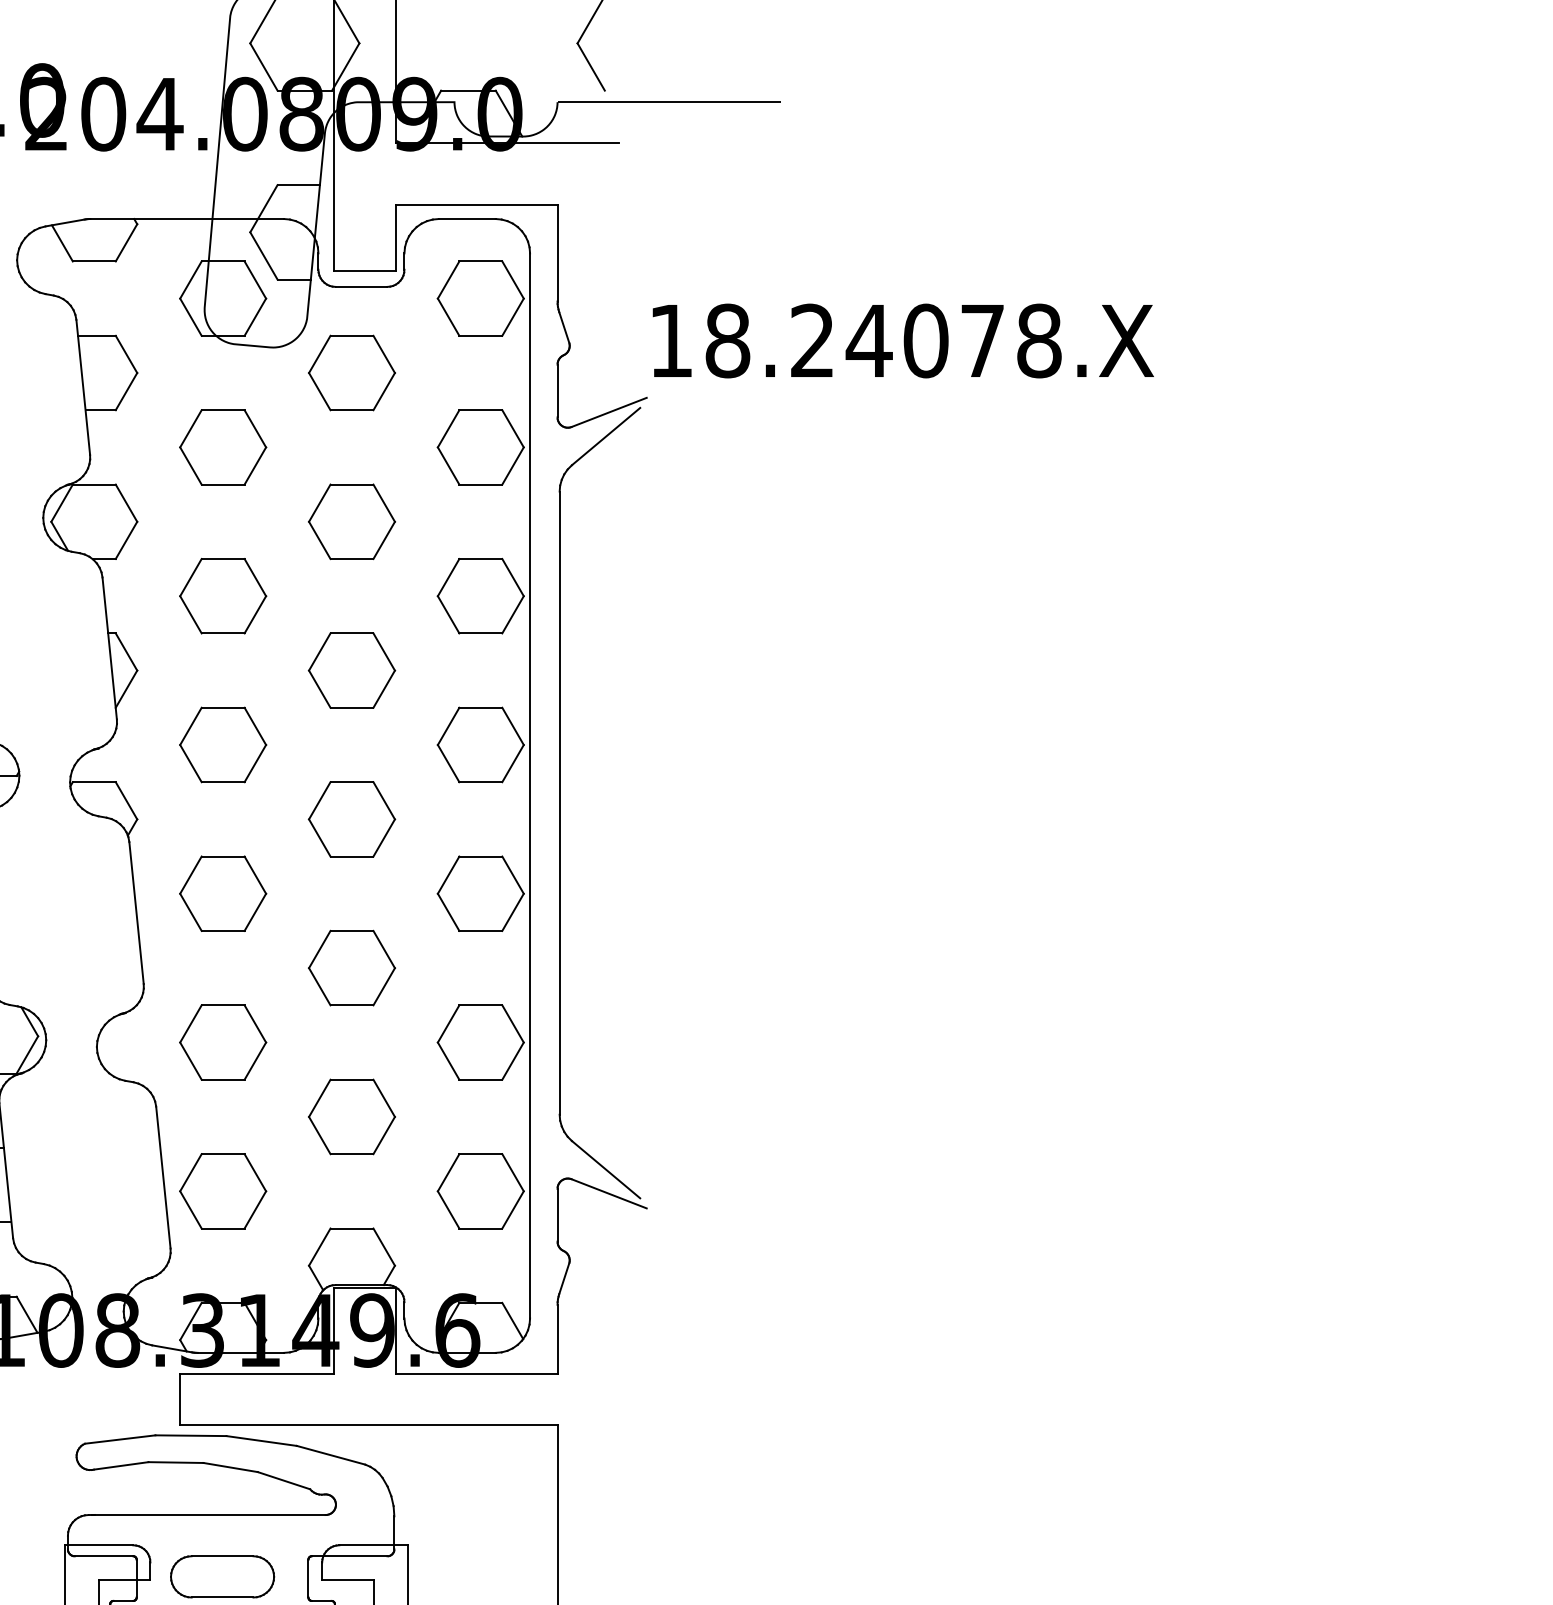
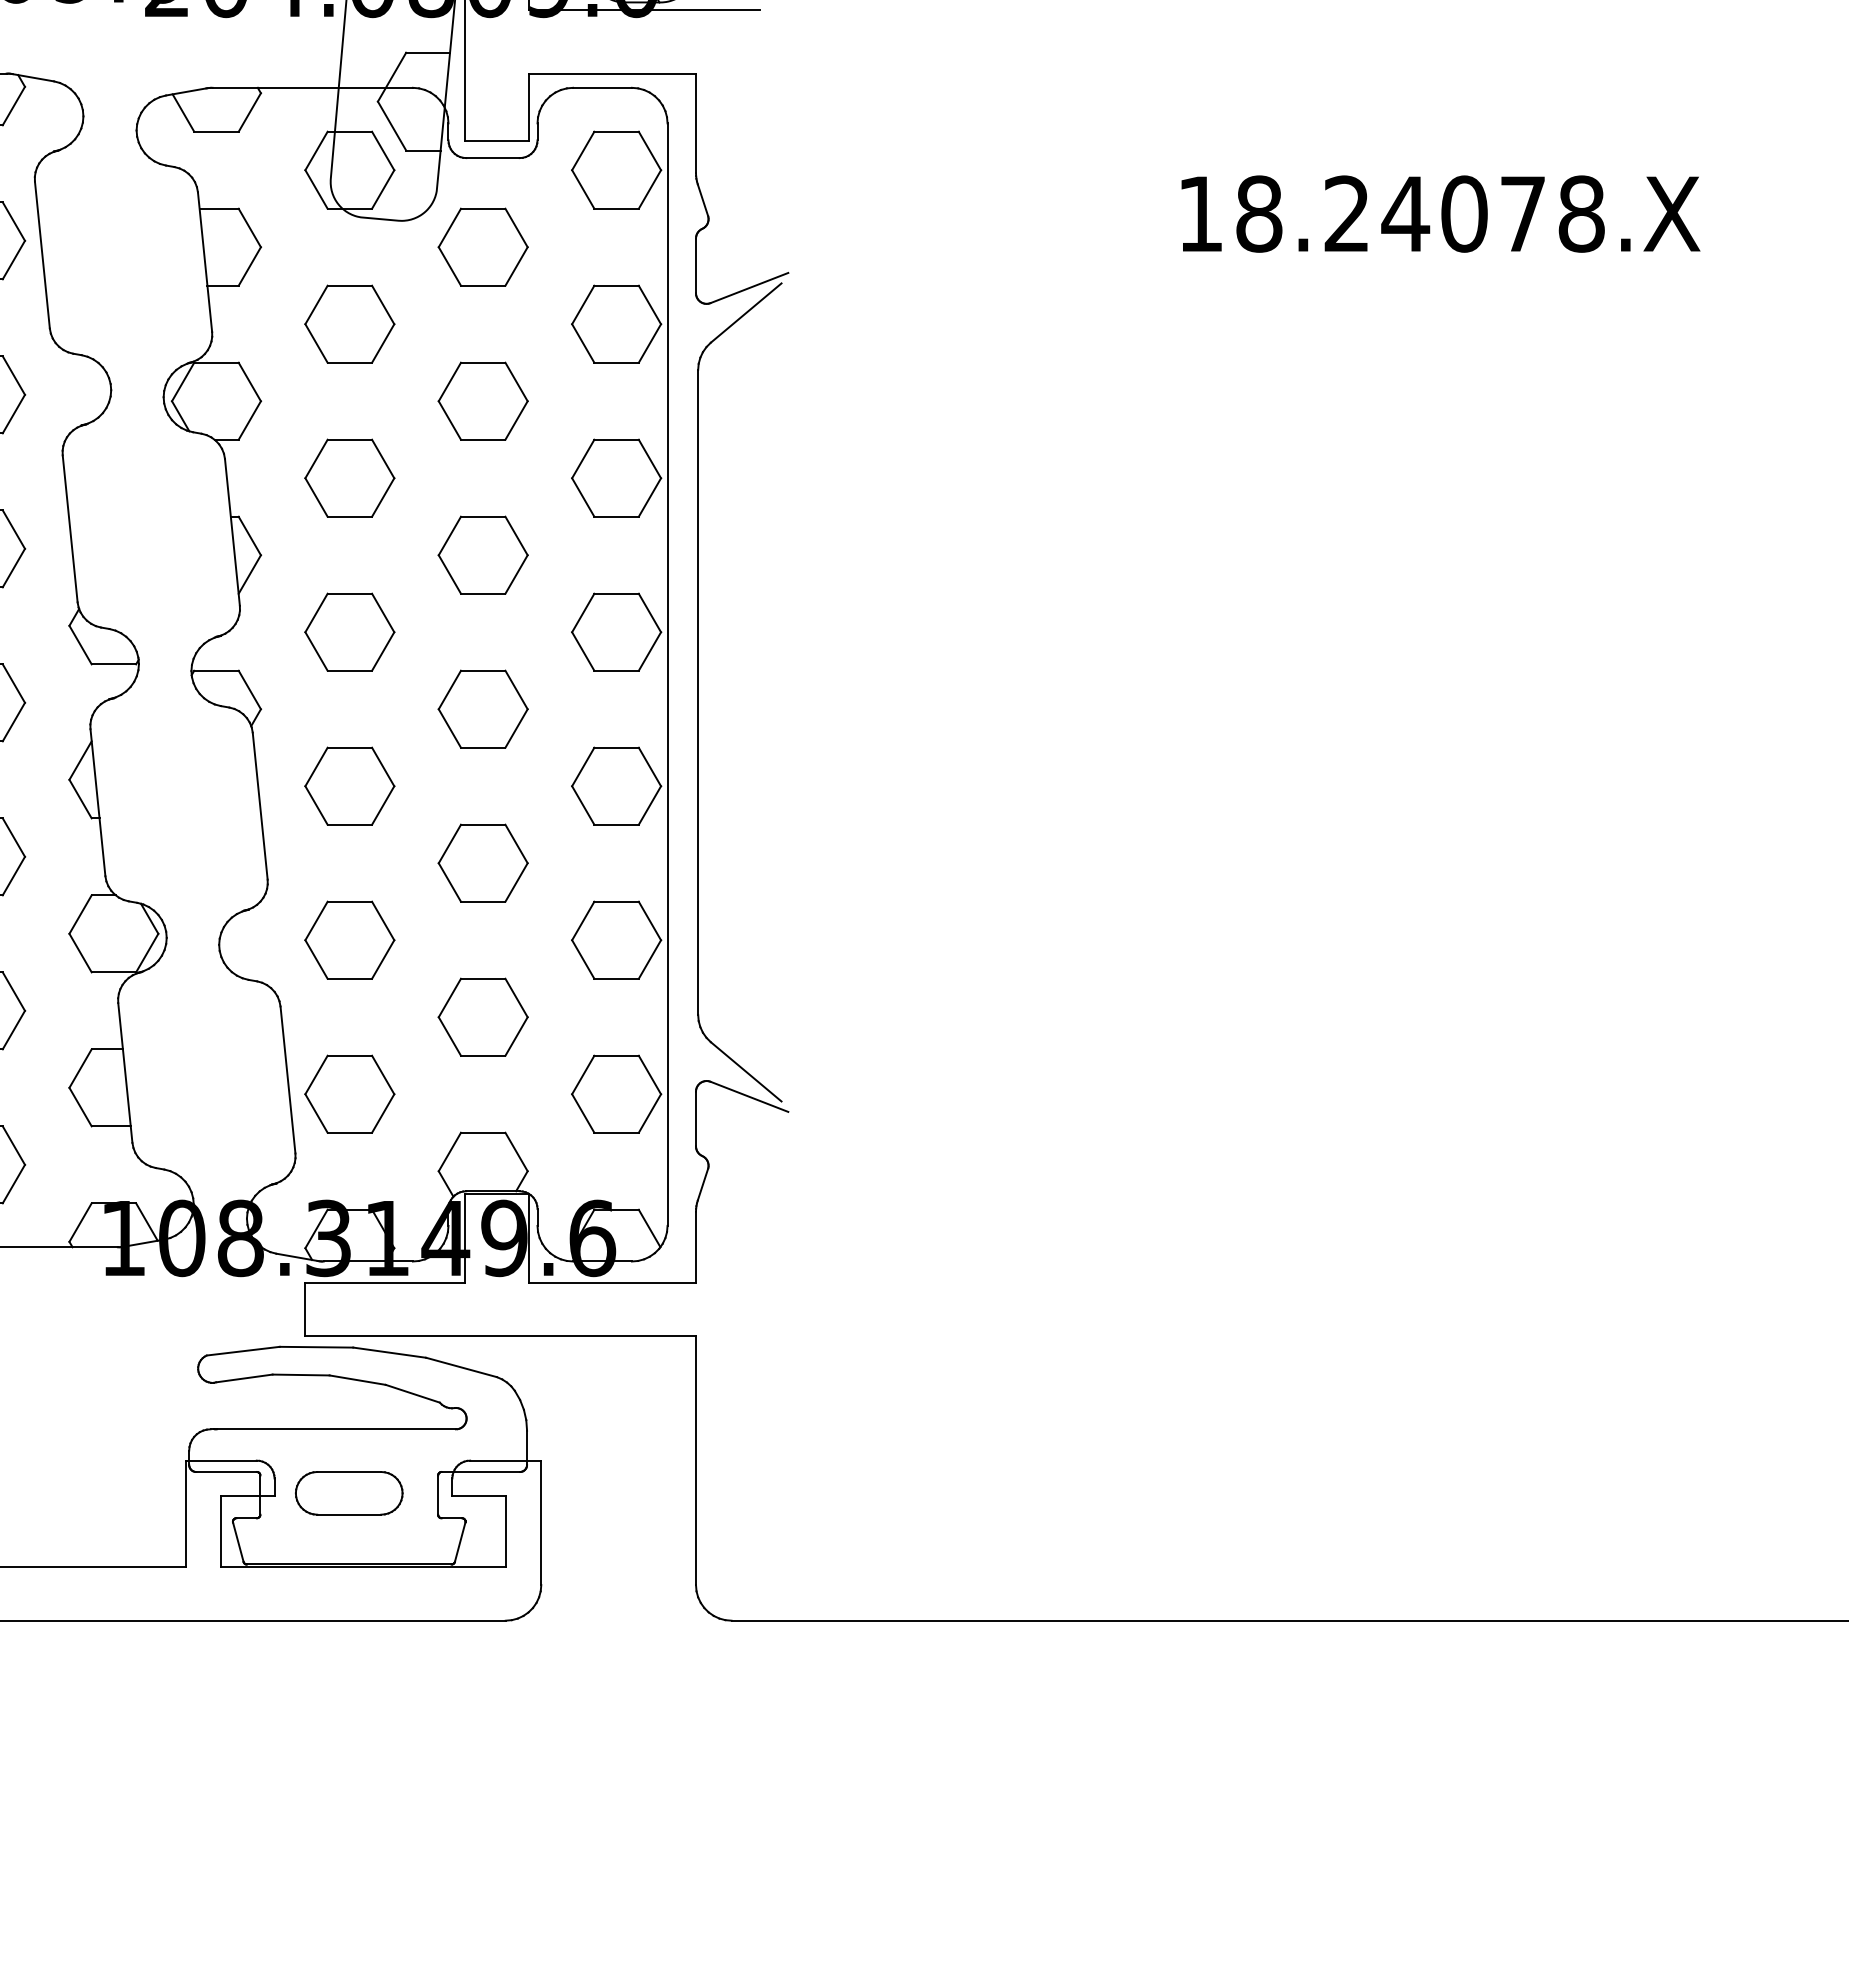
text: (902, 340) -> (1440, 213), moved

